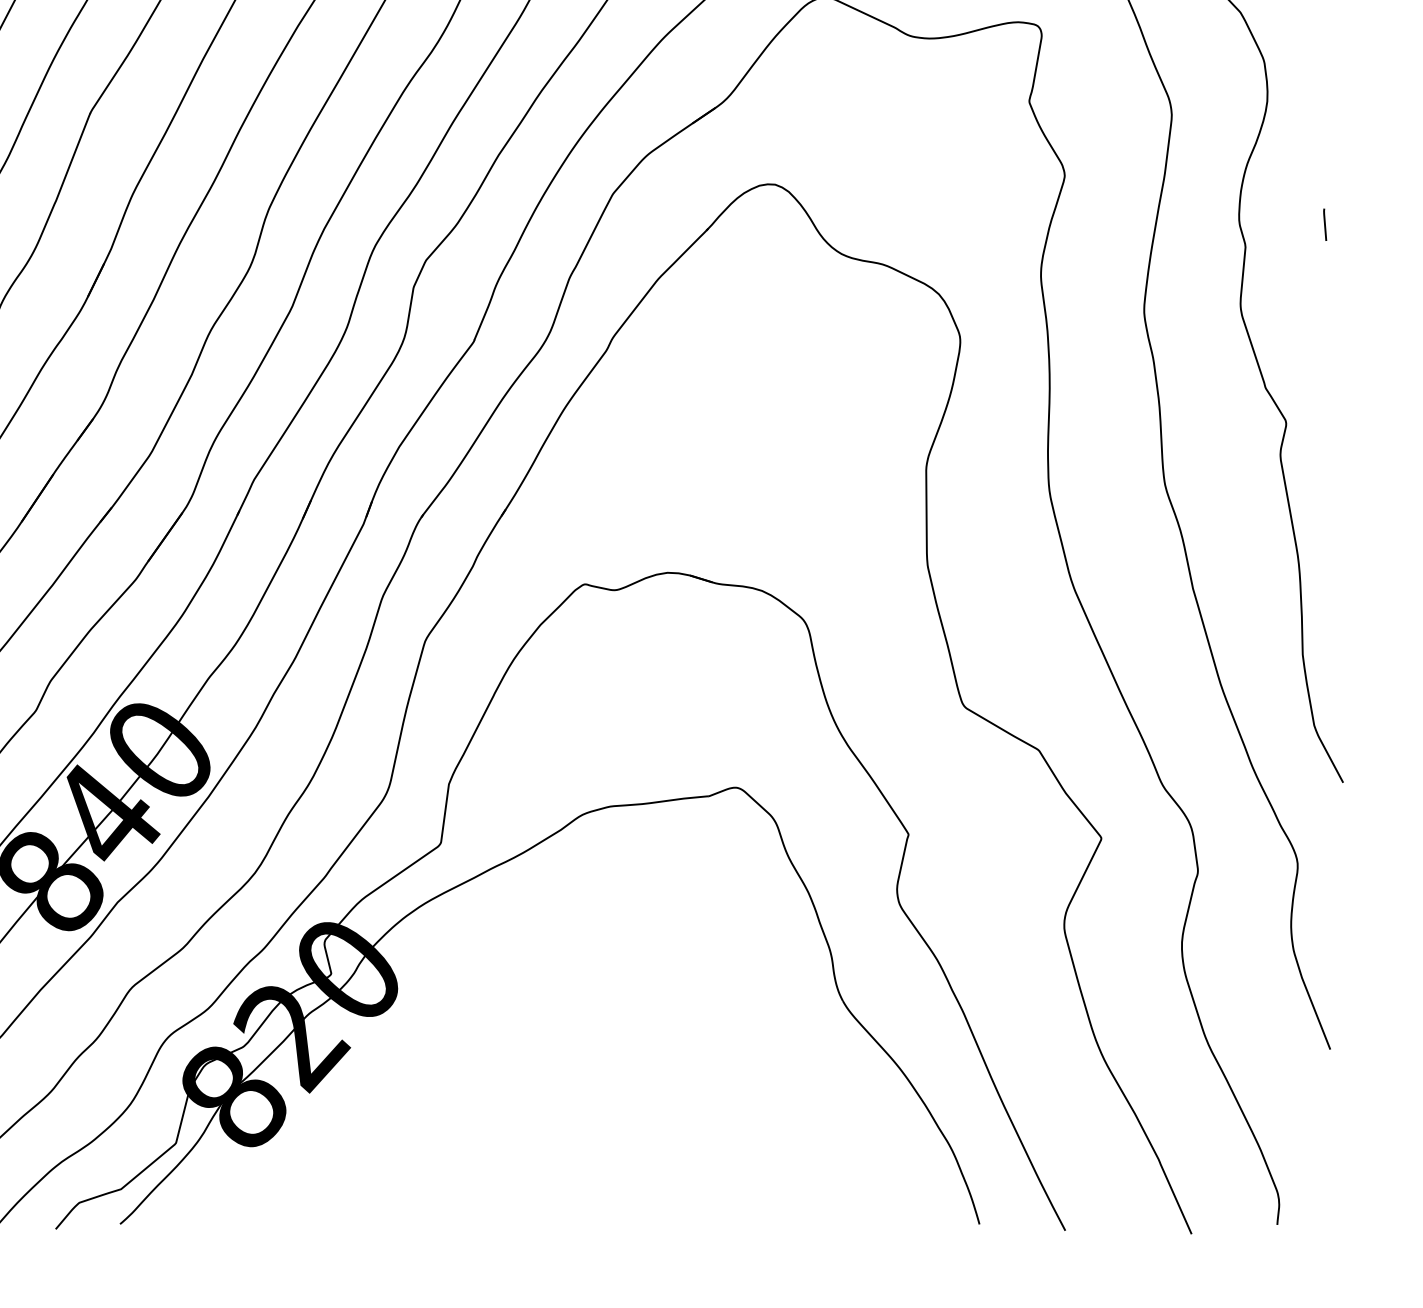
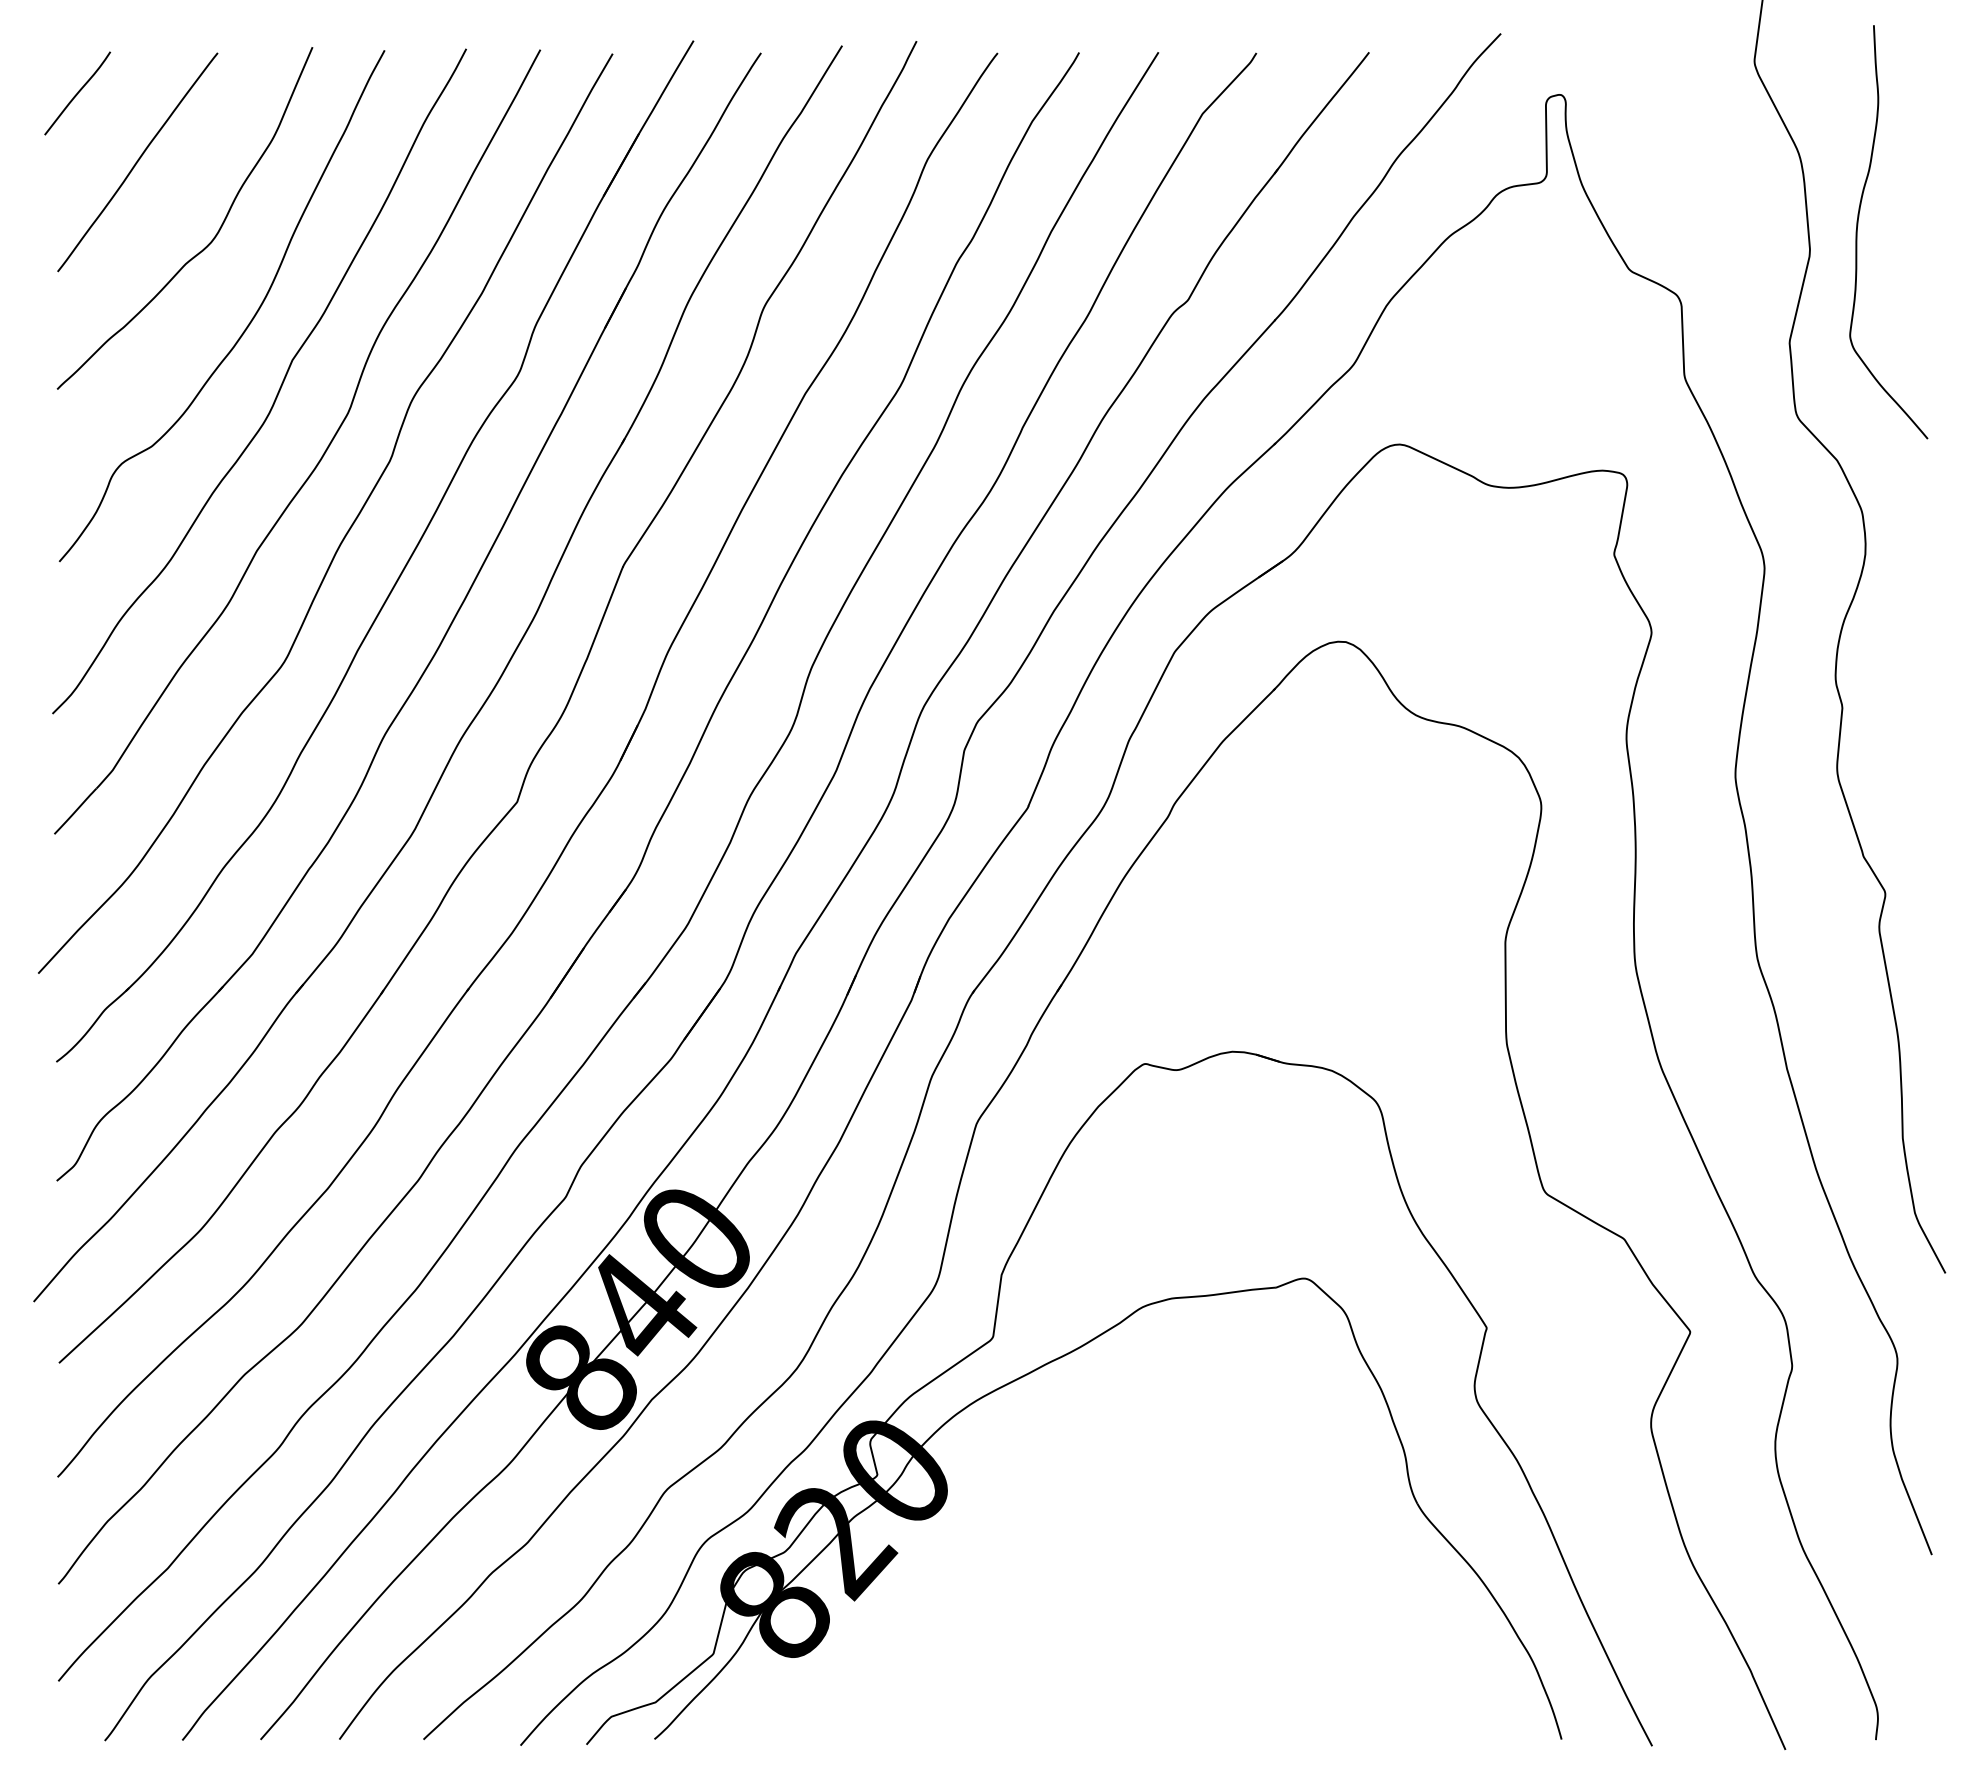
line: (1325, 224) -> (1926, 684), removed

